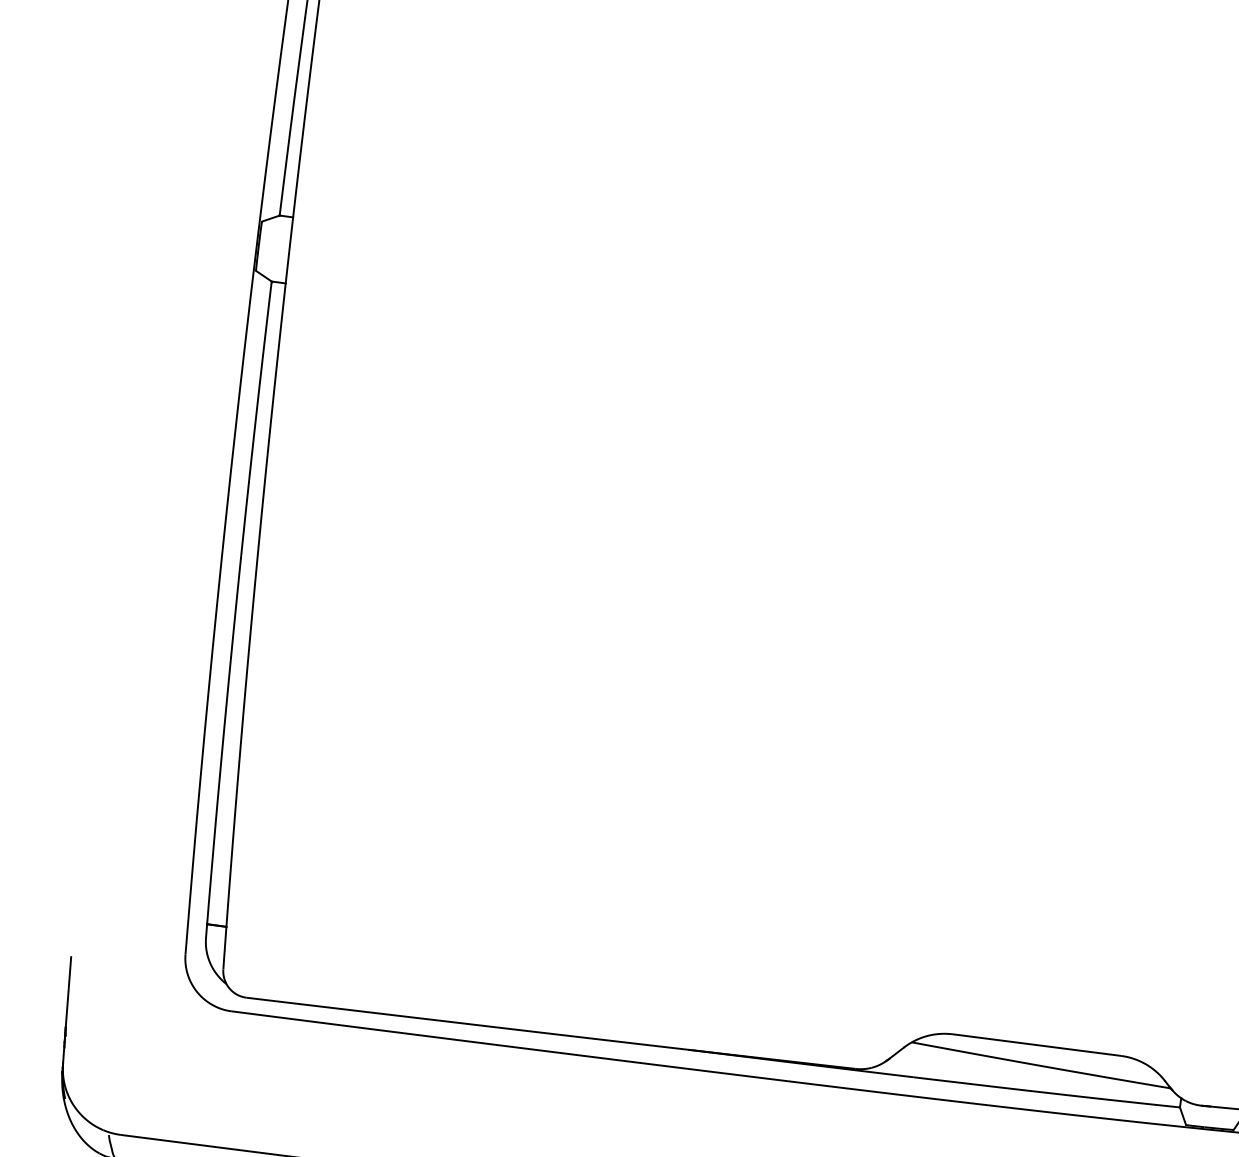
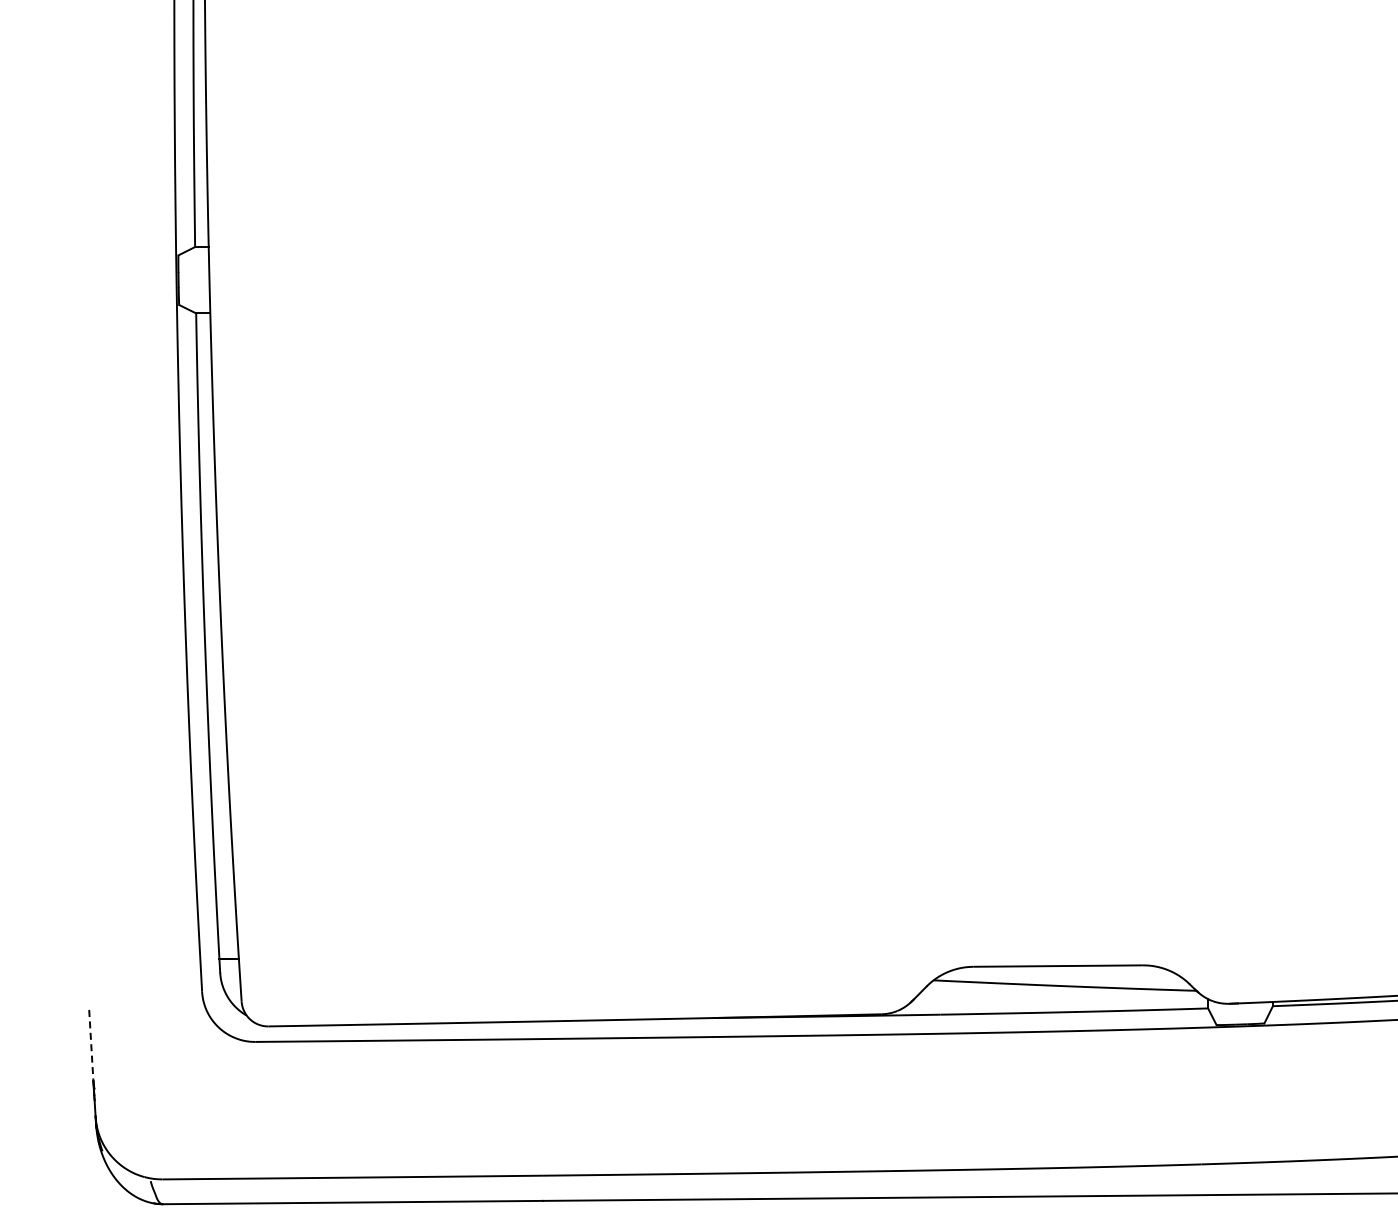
line: (68, 991) -> (91, 1044), solid -> dashed

